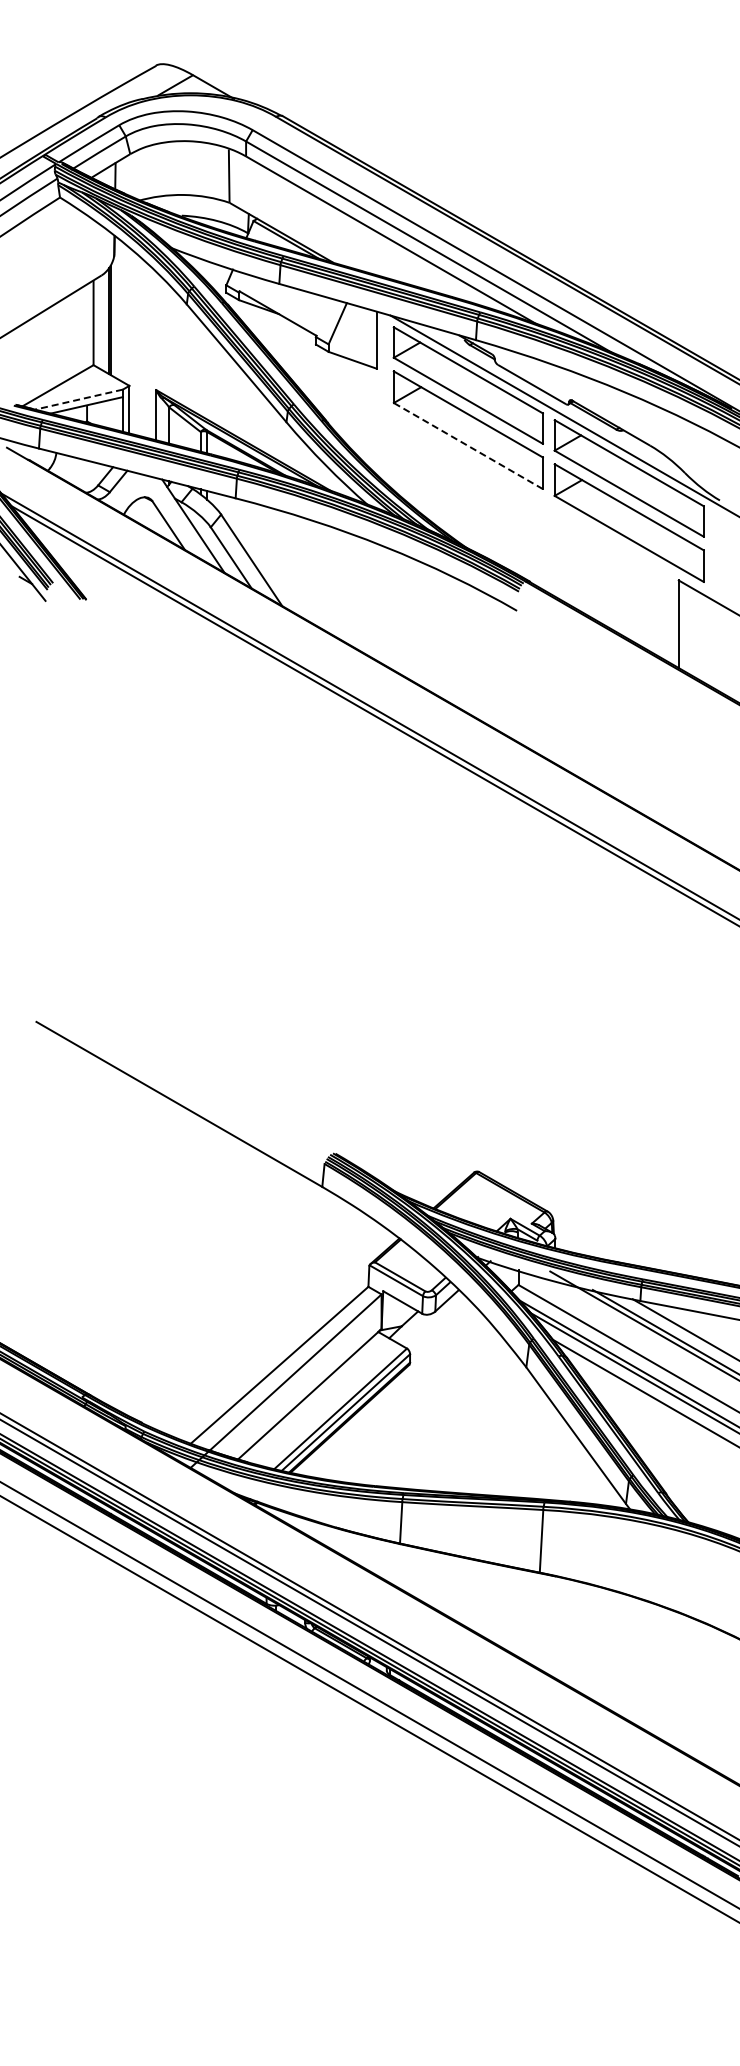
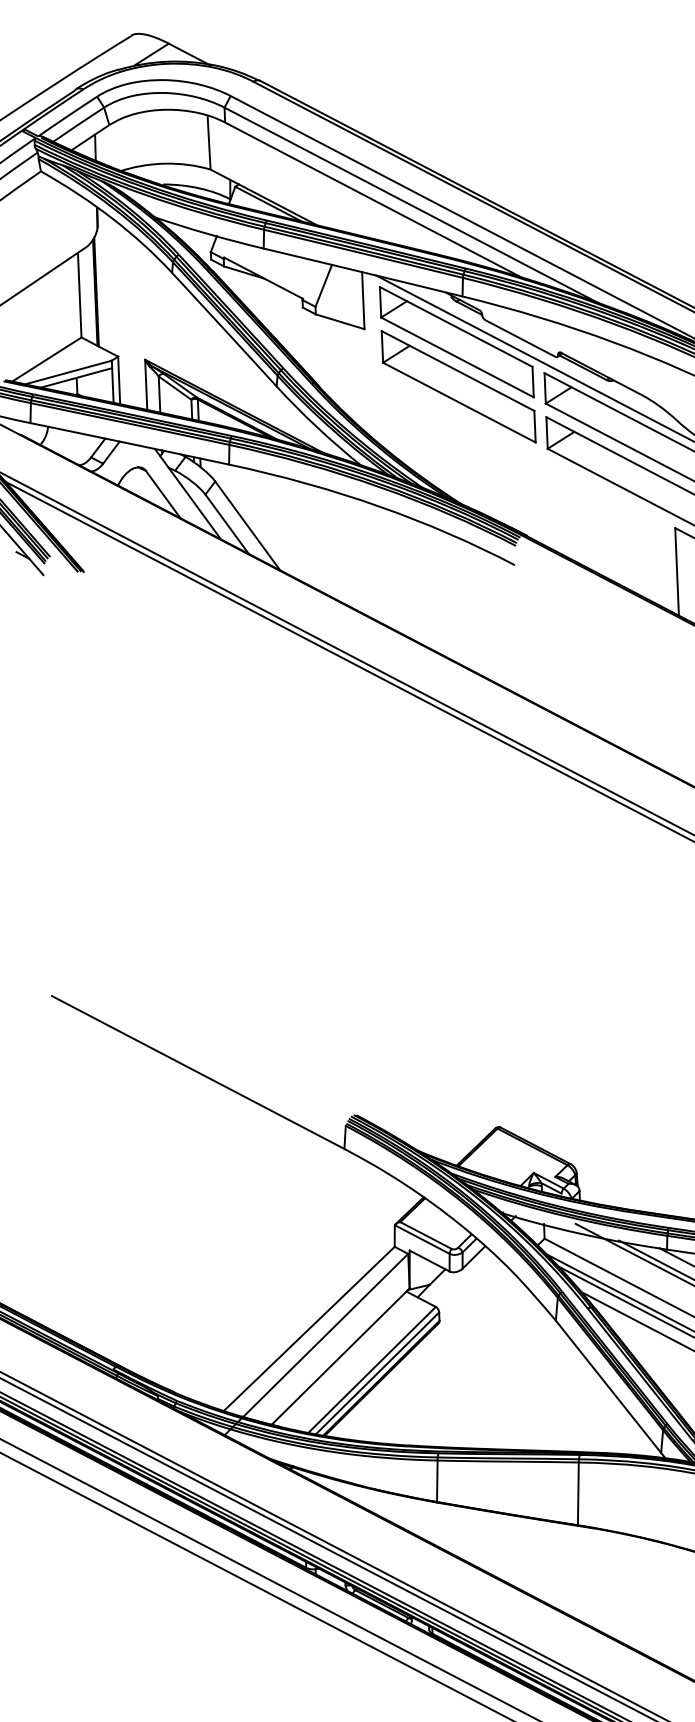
line: (79, 399) -> (68, 372), dashed -> solid
line: (467, 445) -> (458, 402), dashed -> solid

